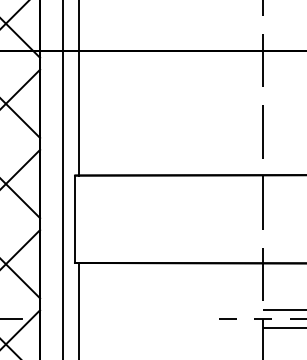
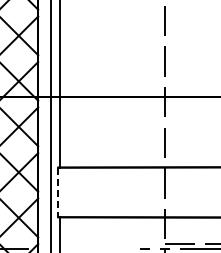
line: (74, 219) -> (57, 192), solid -> dashed

